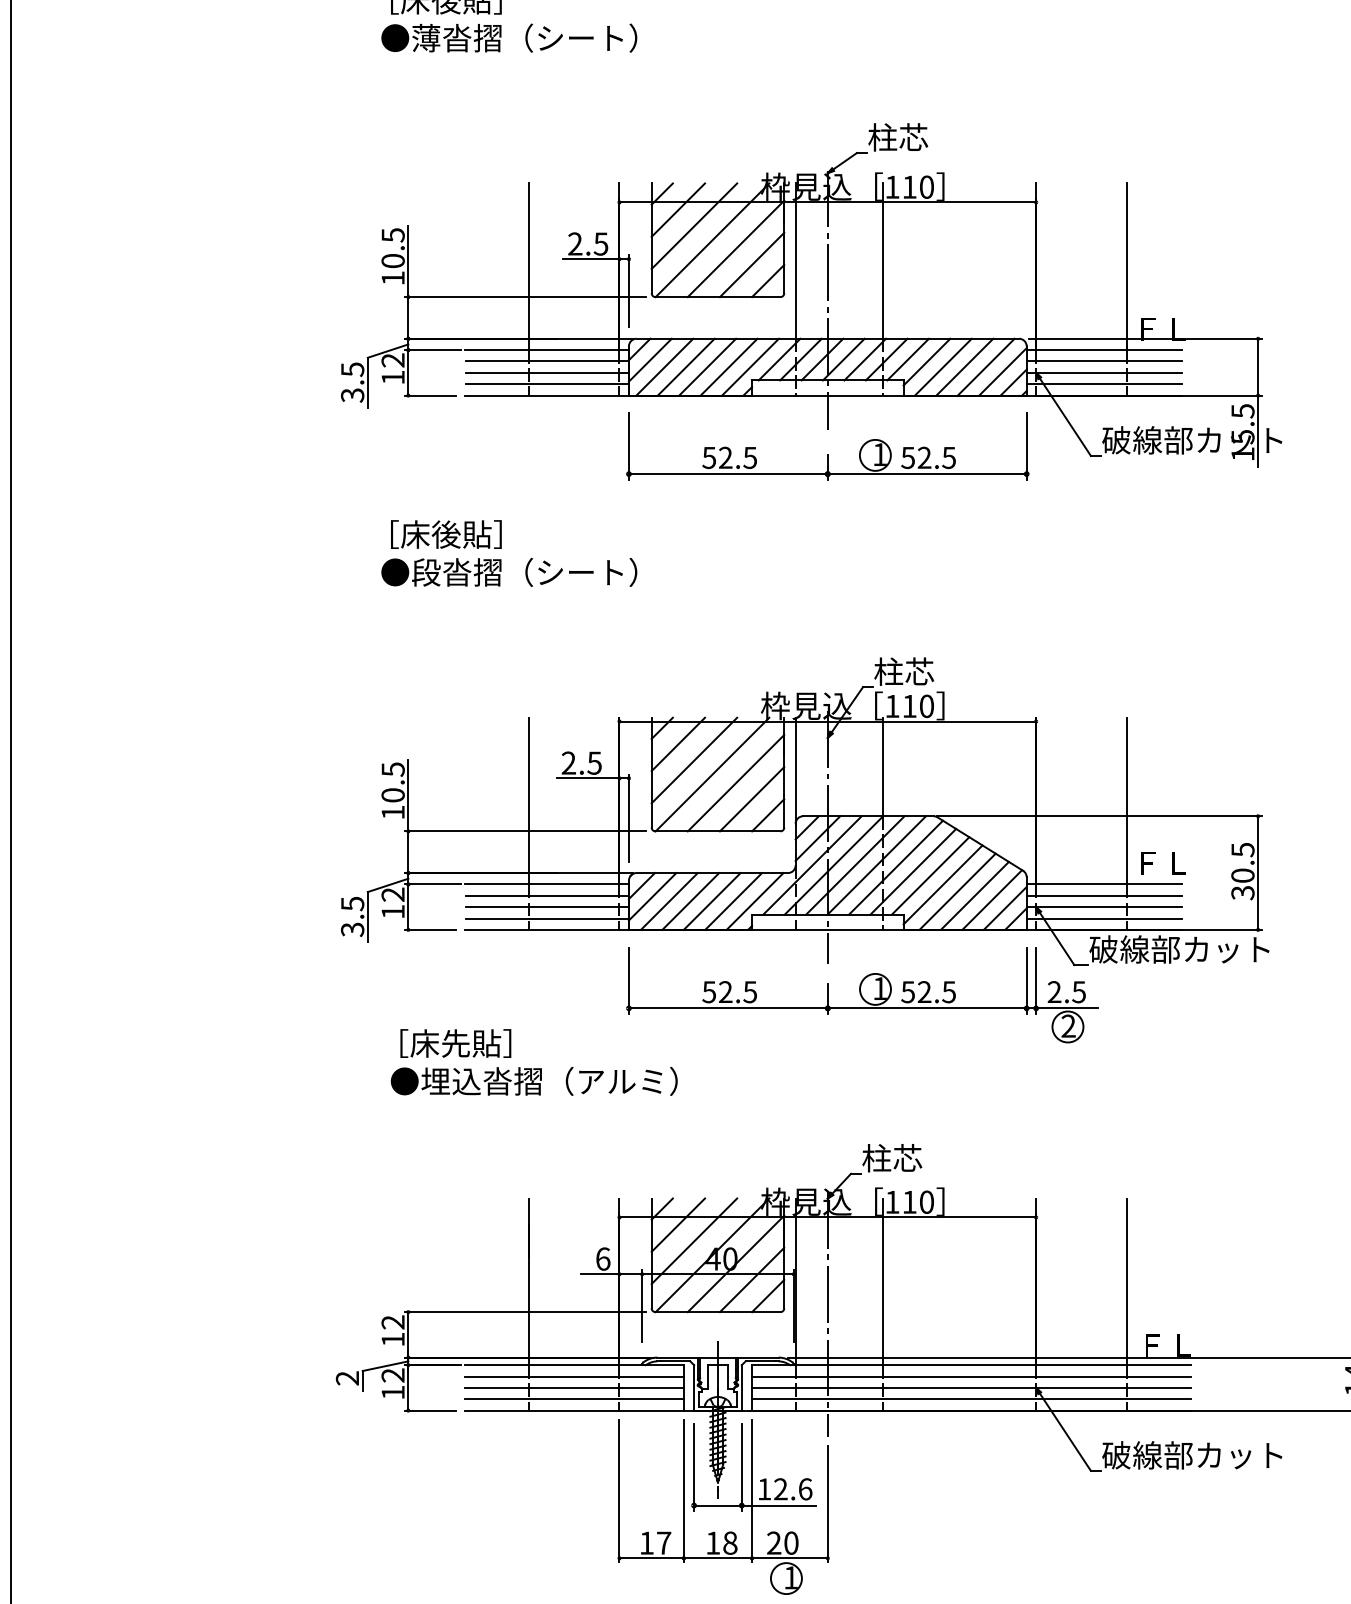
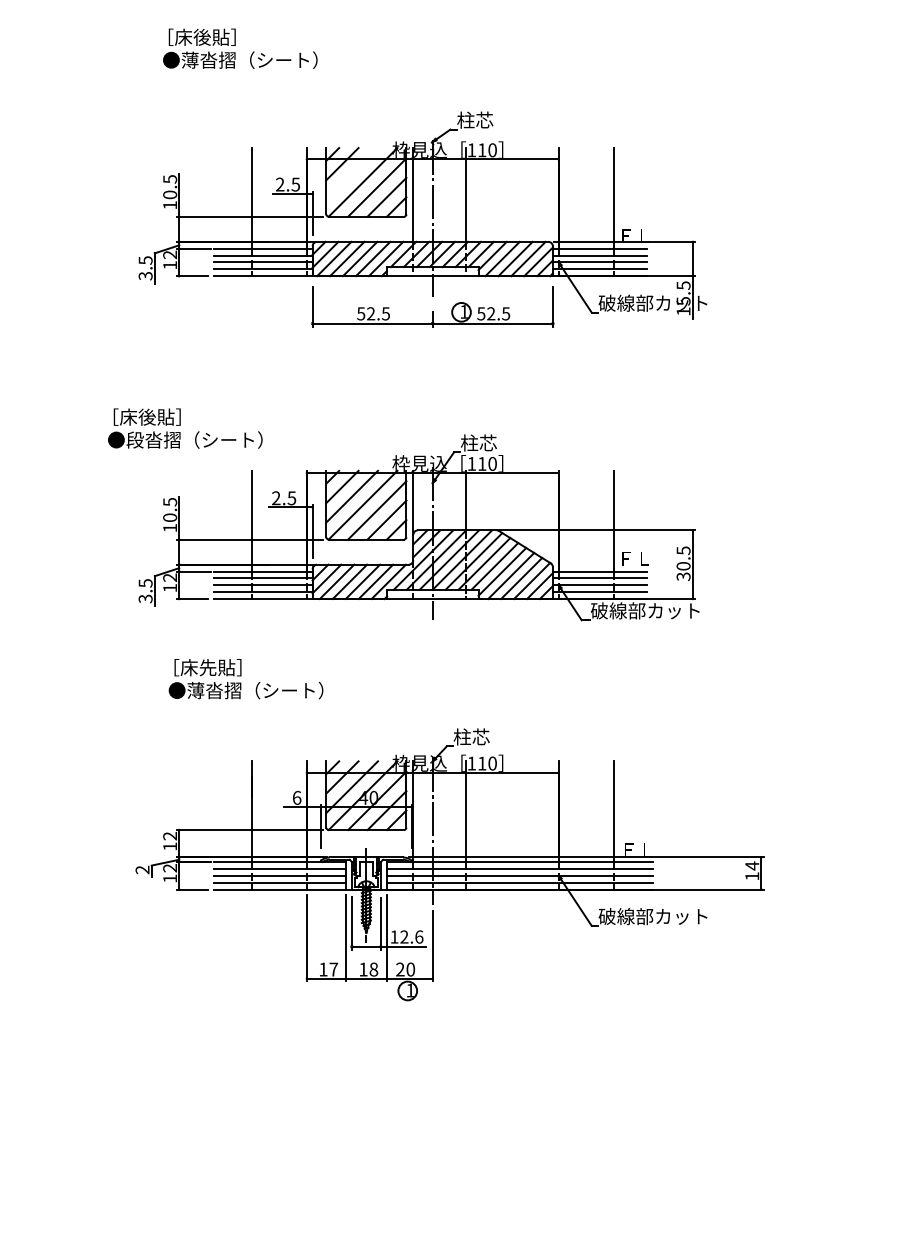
line: (694, 225) -> (352, 173), removed
text: (509, 553) -> (185, 428), moved
part: (862, 995) -> (453, 638), removed
text: (549, 1081) -> (264, 690), ●埋込沓摺（アルミ） -> ●薄沓摺（シート）

